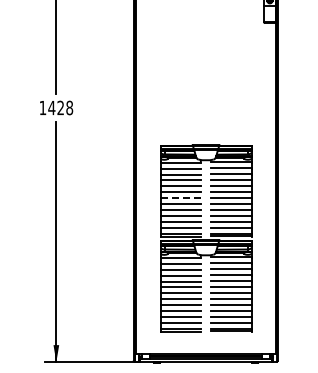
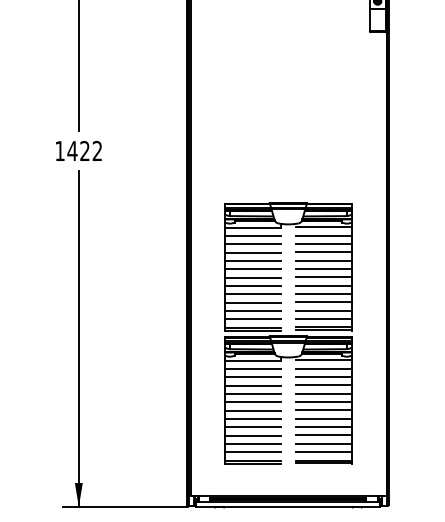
text: (69, 107) -> (97, 150), 1428 -> 1422
line: (180, 198) -> (252, 277), dashed -> solid

